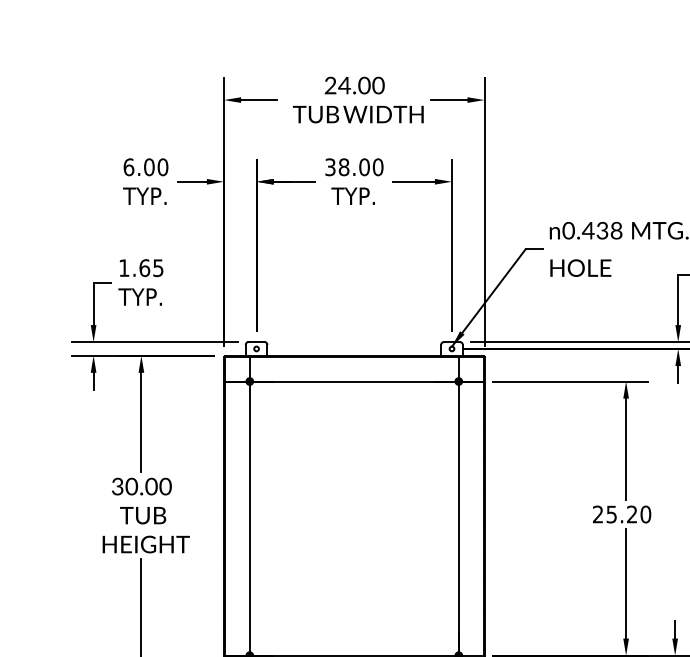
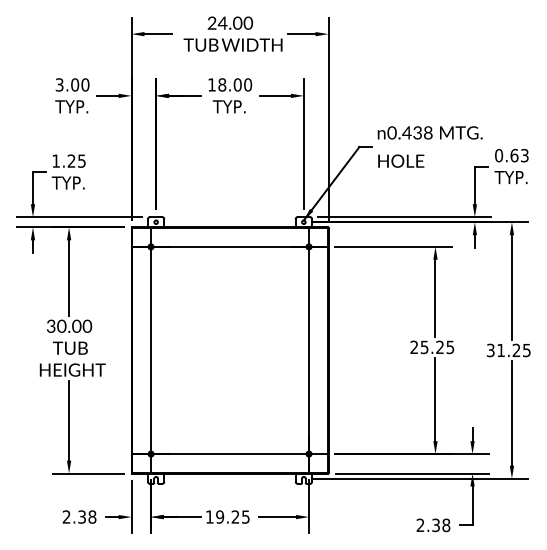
text: (128, 166) -> (59, 84), 6.00 -> 3.00
text: (329, 166) -> (211, 84), 38.00 -> 18.00
text: (144, 267) -> (71, 160), 1.65 -> 1.25
text: (645, 514) -> (450, 347), 25.20 -> 25.25

